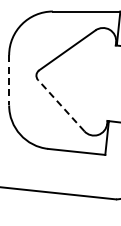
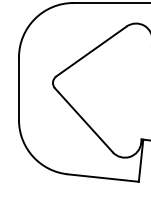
line: (9, 80) -> (19, 88), dashed -> solid
line: (61, 105) -> (84, 120), dashed -> solid

